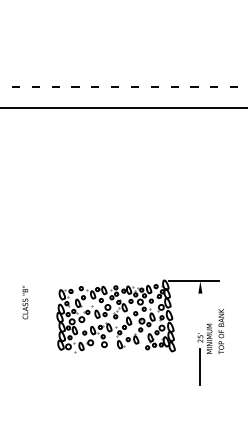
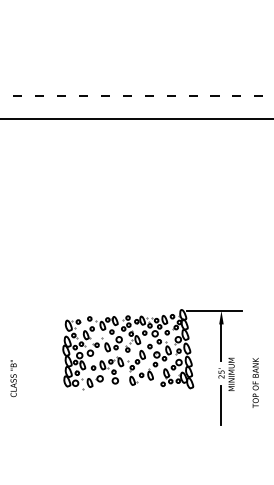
text: (25, 302) -> (13, 378), moved
line: (200, 309) -> (221, 342), added
text: (221, 331) -> (255, 382), moved

